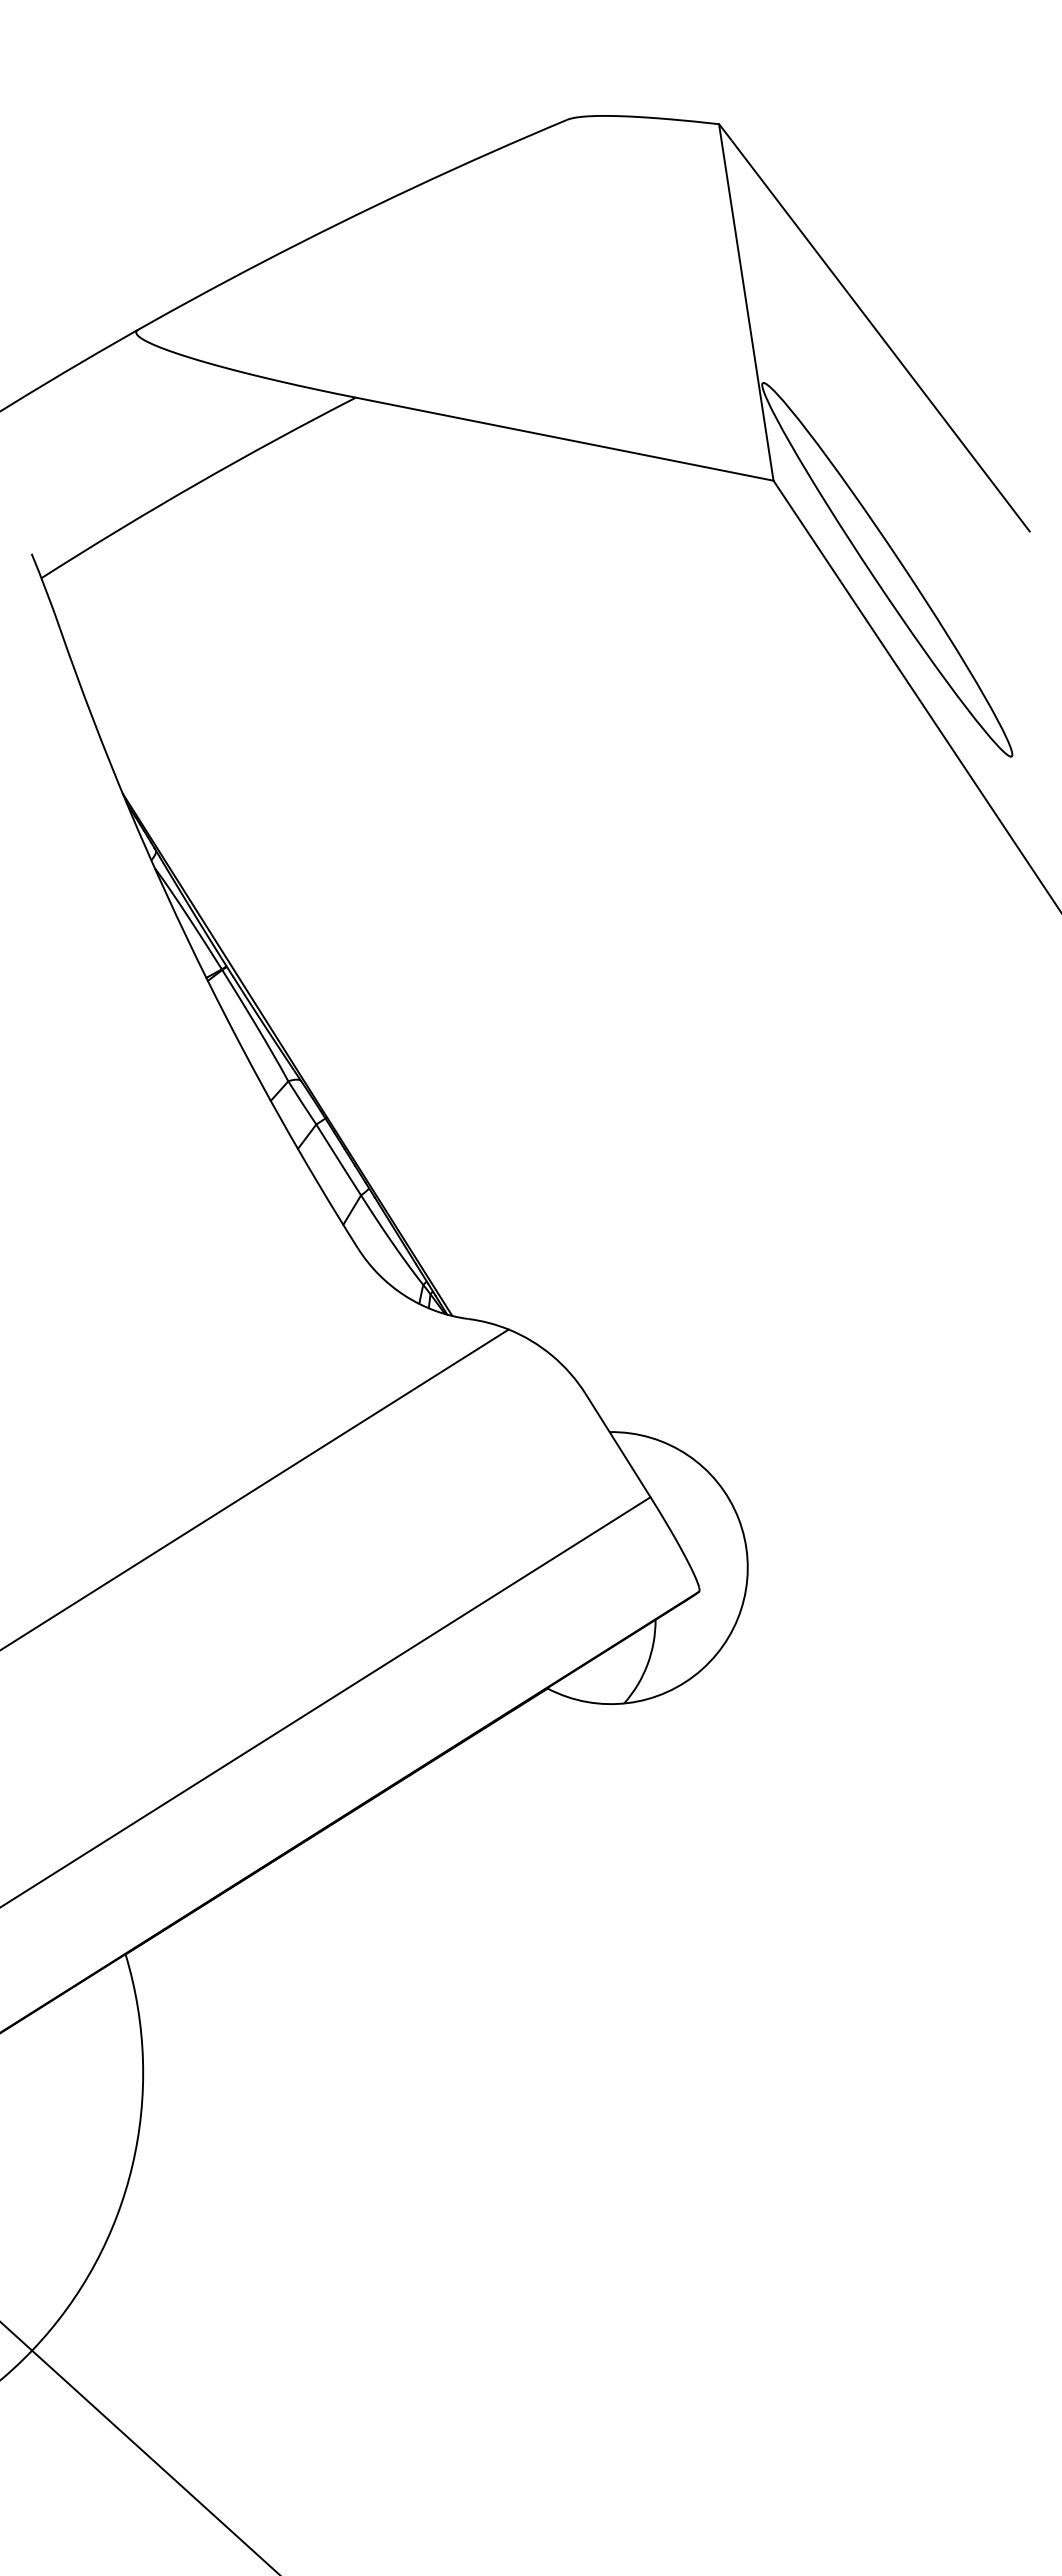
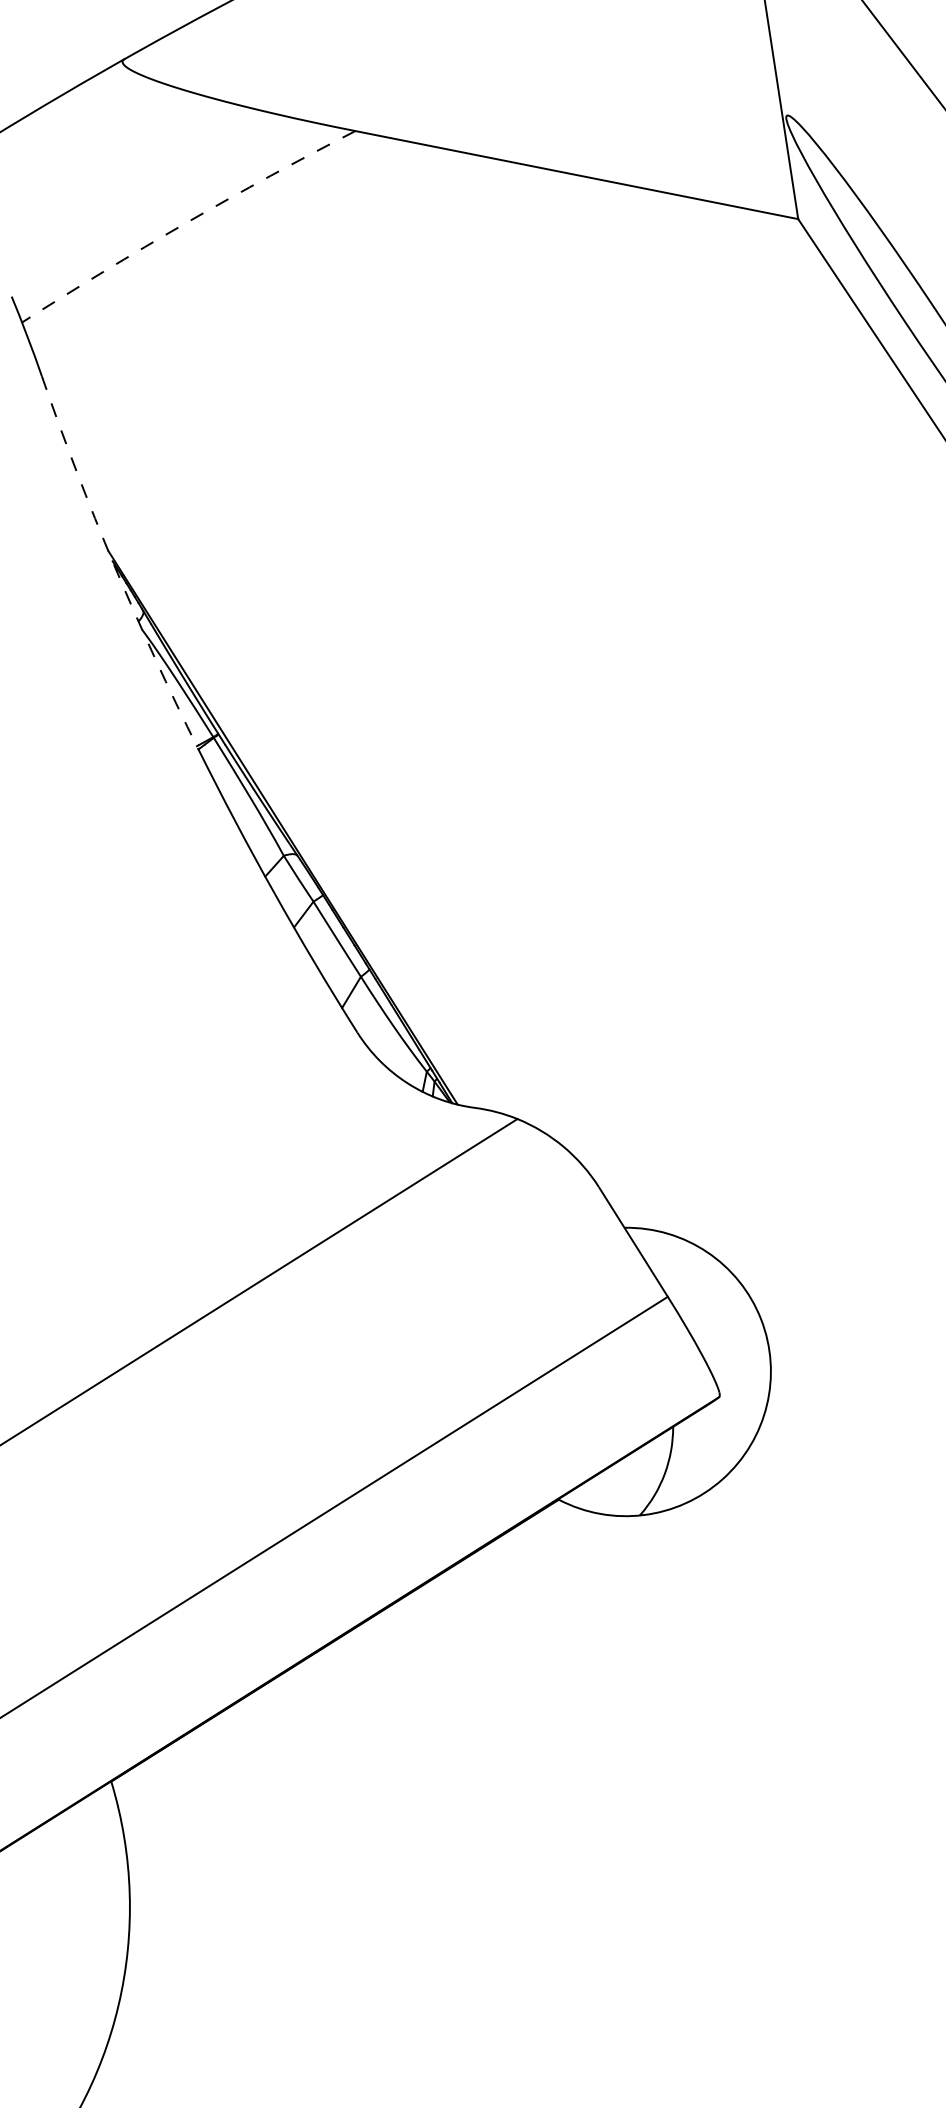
arc: (196, 484) -> (186, 223), solid -> dashed
arc: (128, 807) -> (114, 565), solid -> dashed

